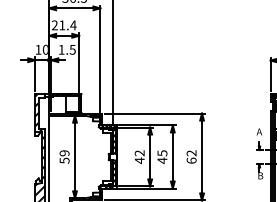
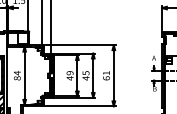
text: (139, 153) -> (69, 73), 42 -> 49
text: (191, 153) -> (106, 73), 62 -> 61
text: (64, 156) -> (17, 75), 59 -> 84

